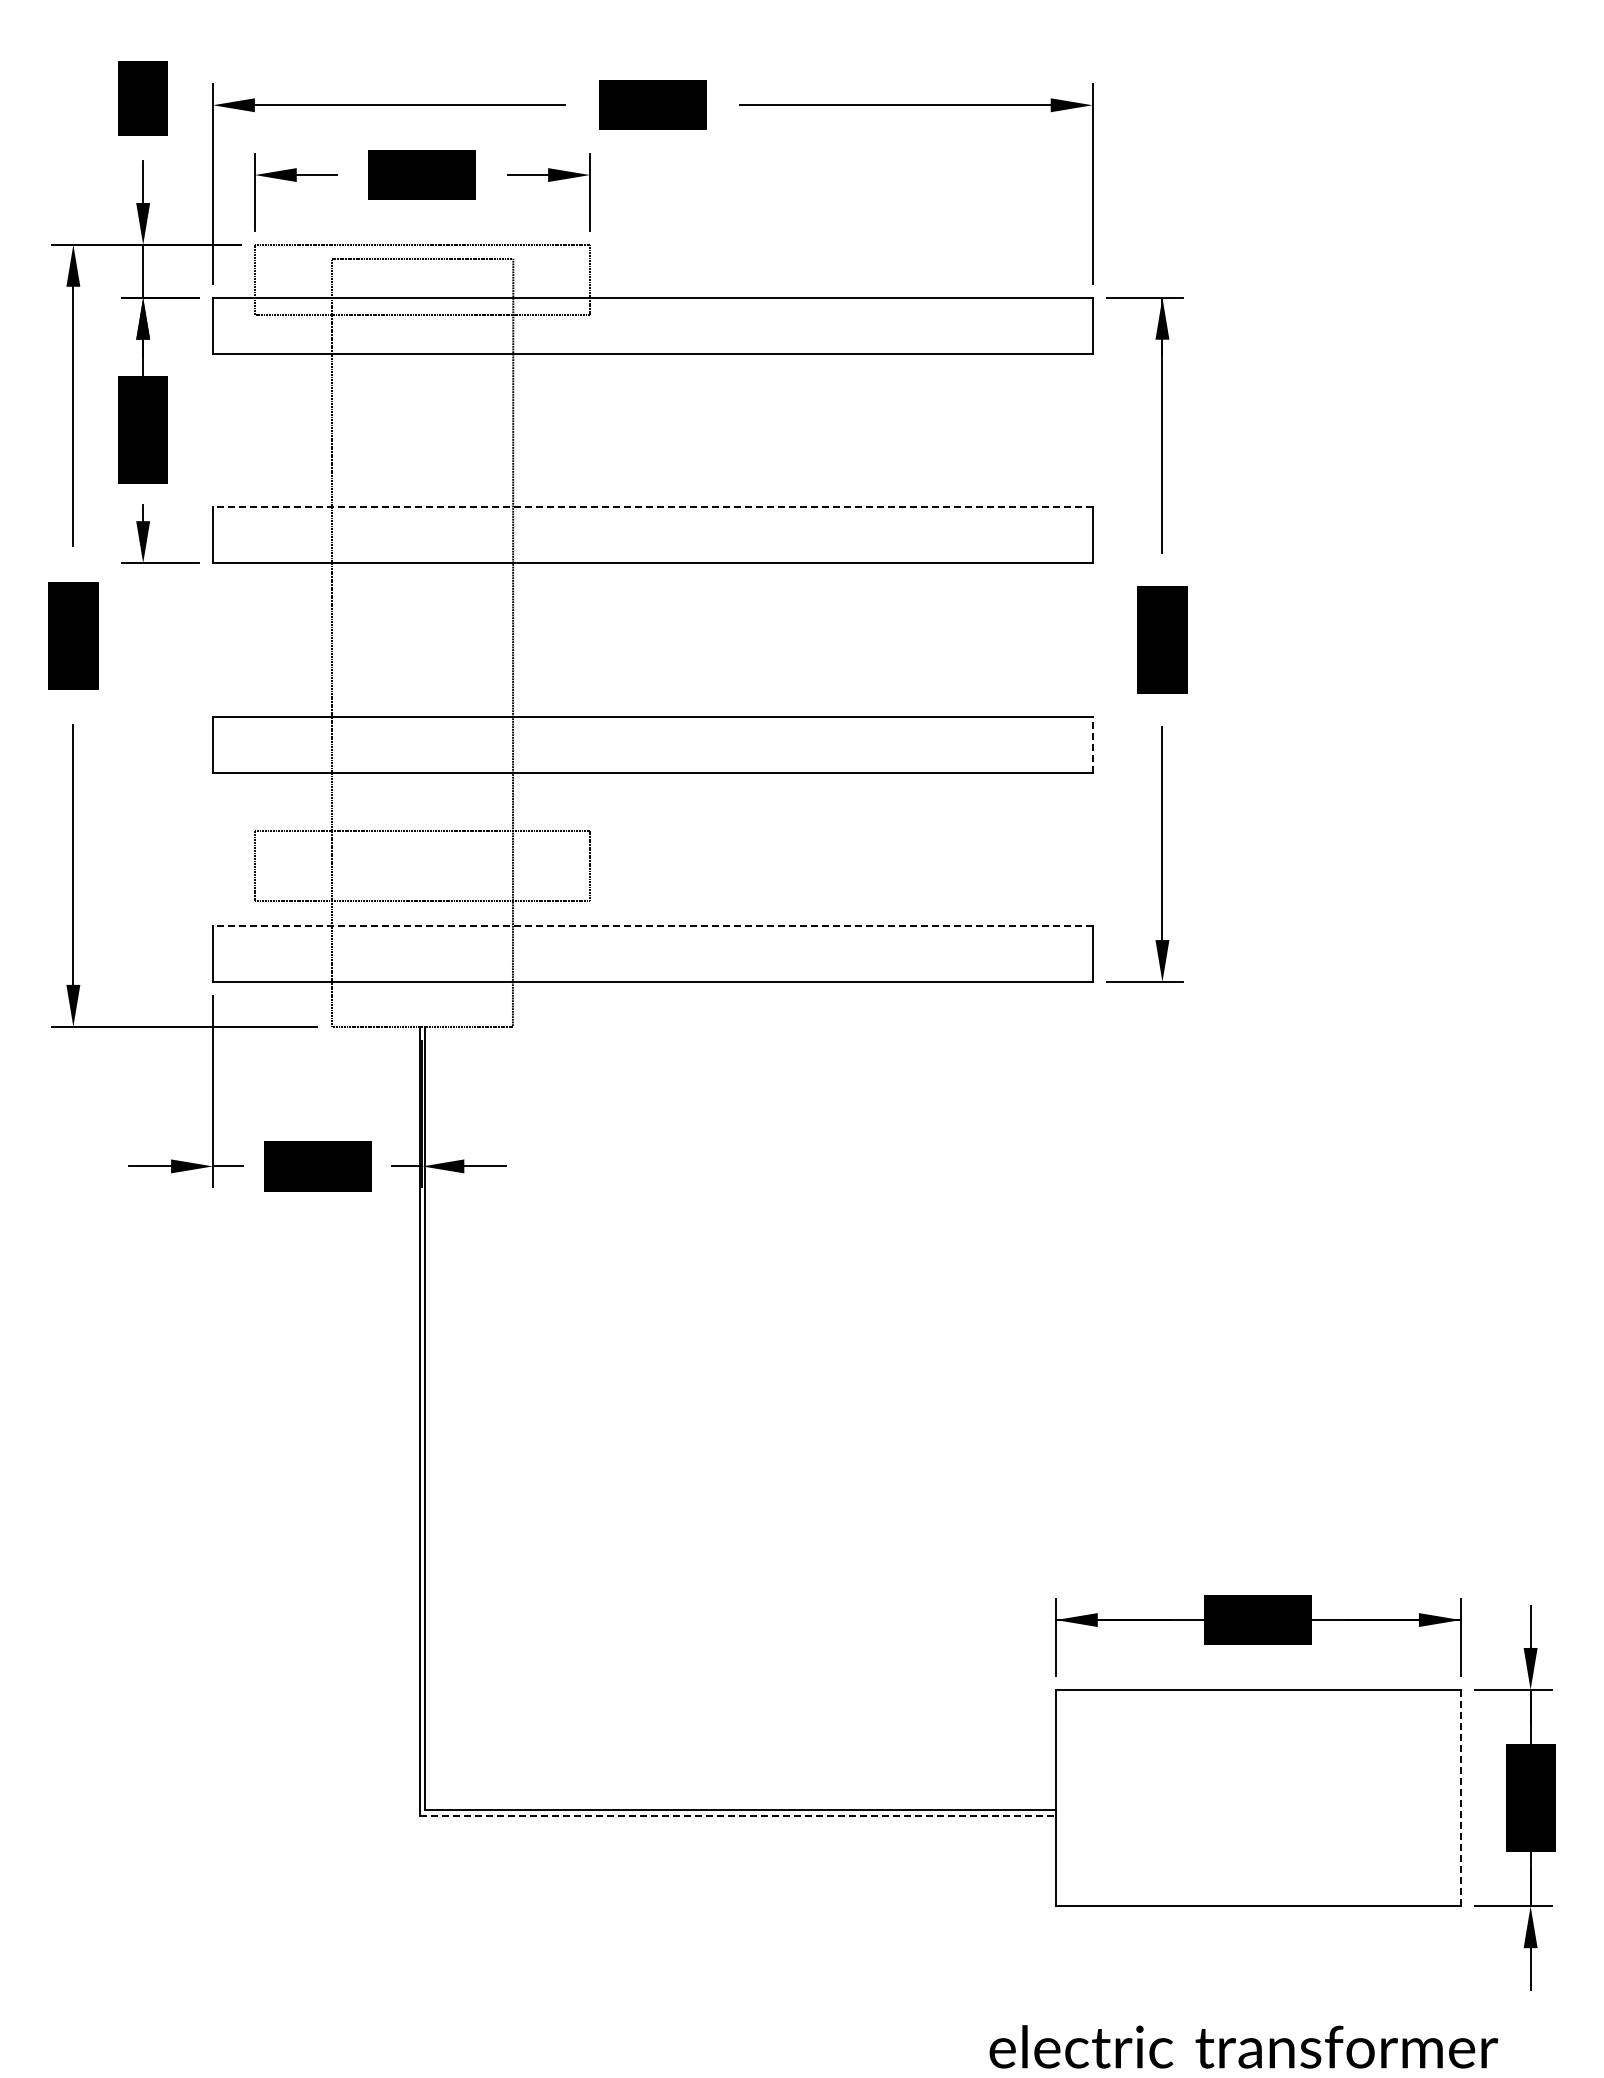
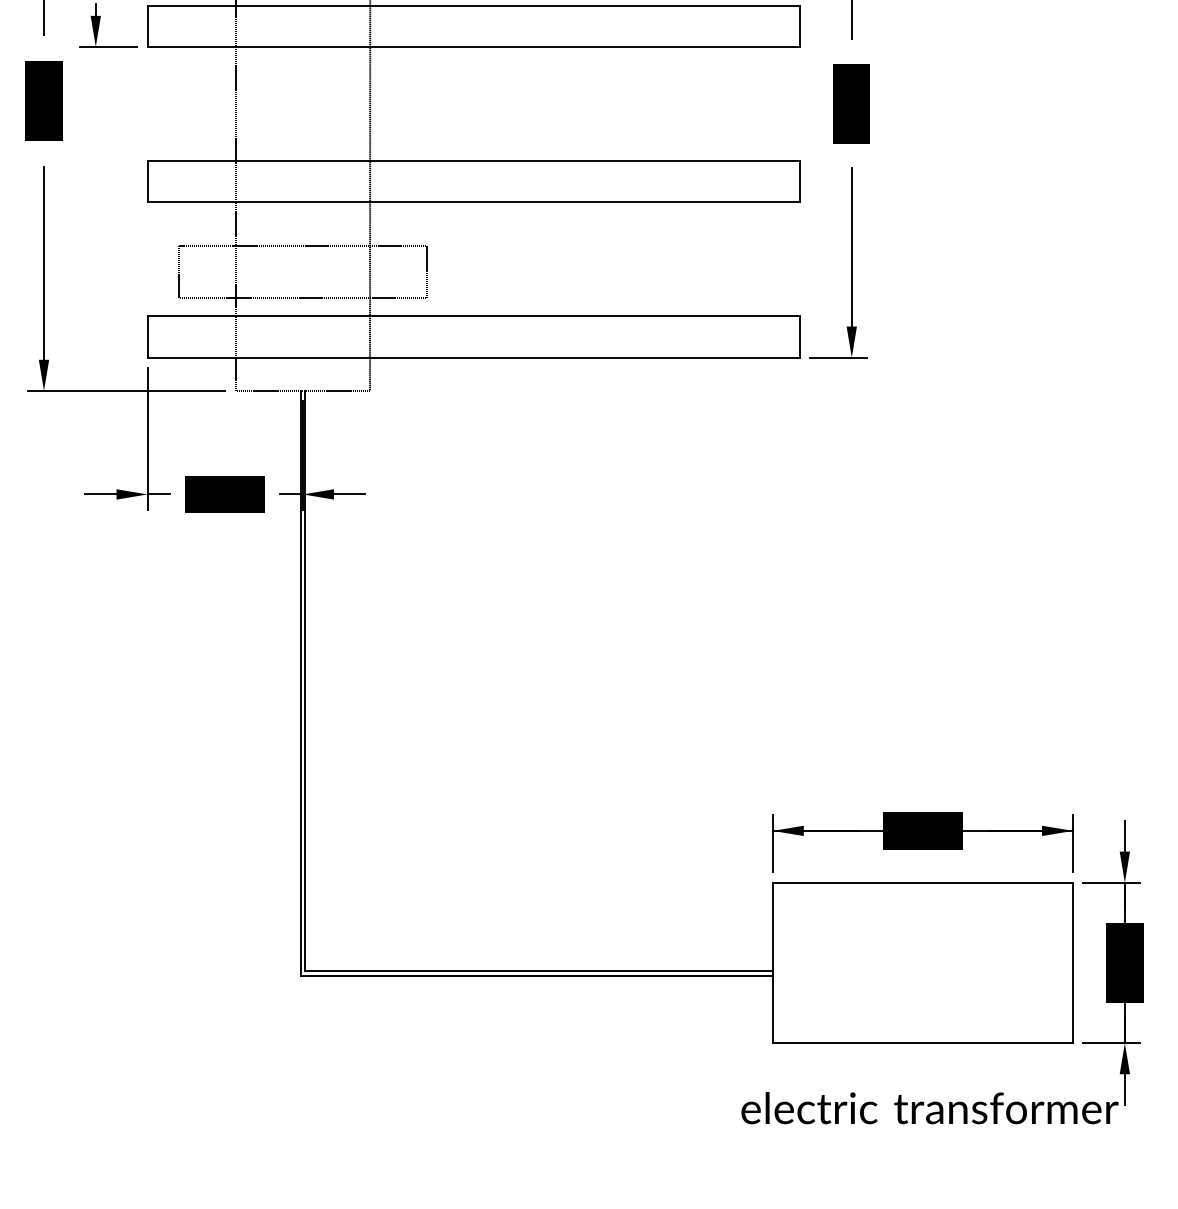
line: (652, 507) -> (473, 5), dashed -> solid
line: (1092, 744) -> (799, 181), dashed -> solid
line: (652, 926) -> (473, 316), dashed -> solid
line: (1460, 1798) -> (1072, 963), dashed -> solid
line: (738, 1816) -> (537, 976), dashed -> solid
text: (1243, 2046) -> (929, 1107), moved

